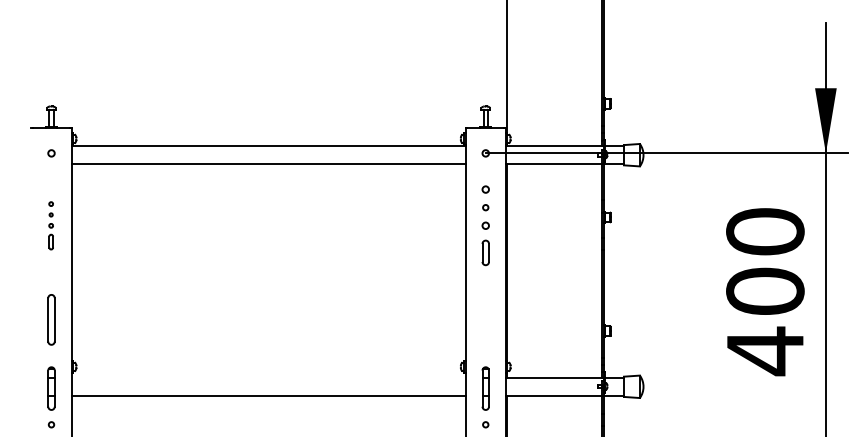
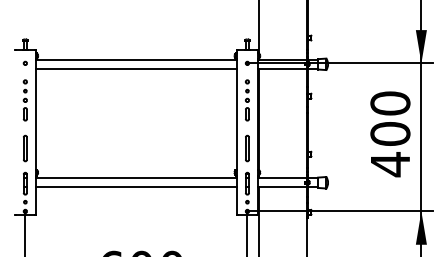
part: (49, 225) -> (24, 100), size x1.67
line: (483, 319) -> (246, 148), added
line: (268, 378) -> (136, 178), added

